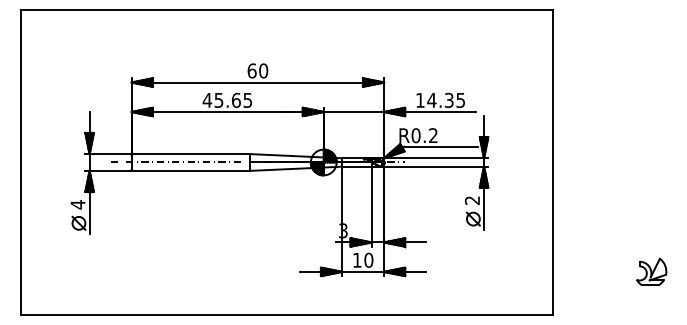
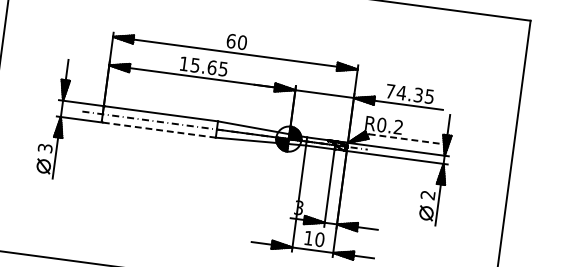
text: (207, 100) -> (184, 64), 45.65 -> 15.65
text: (420, 100) -> (390, 91), 14.35 -> 74.35
line: (440, 146) -> (404, 138), solid -> dashed
line: (191, 170) -> (159, 129), solid -> dashed
text: (77, 204) -> (44, 147), 4 -> 3

